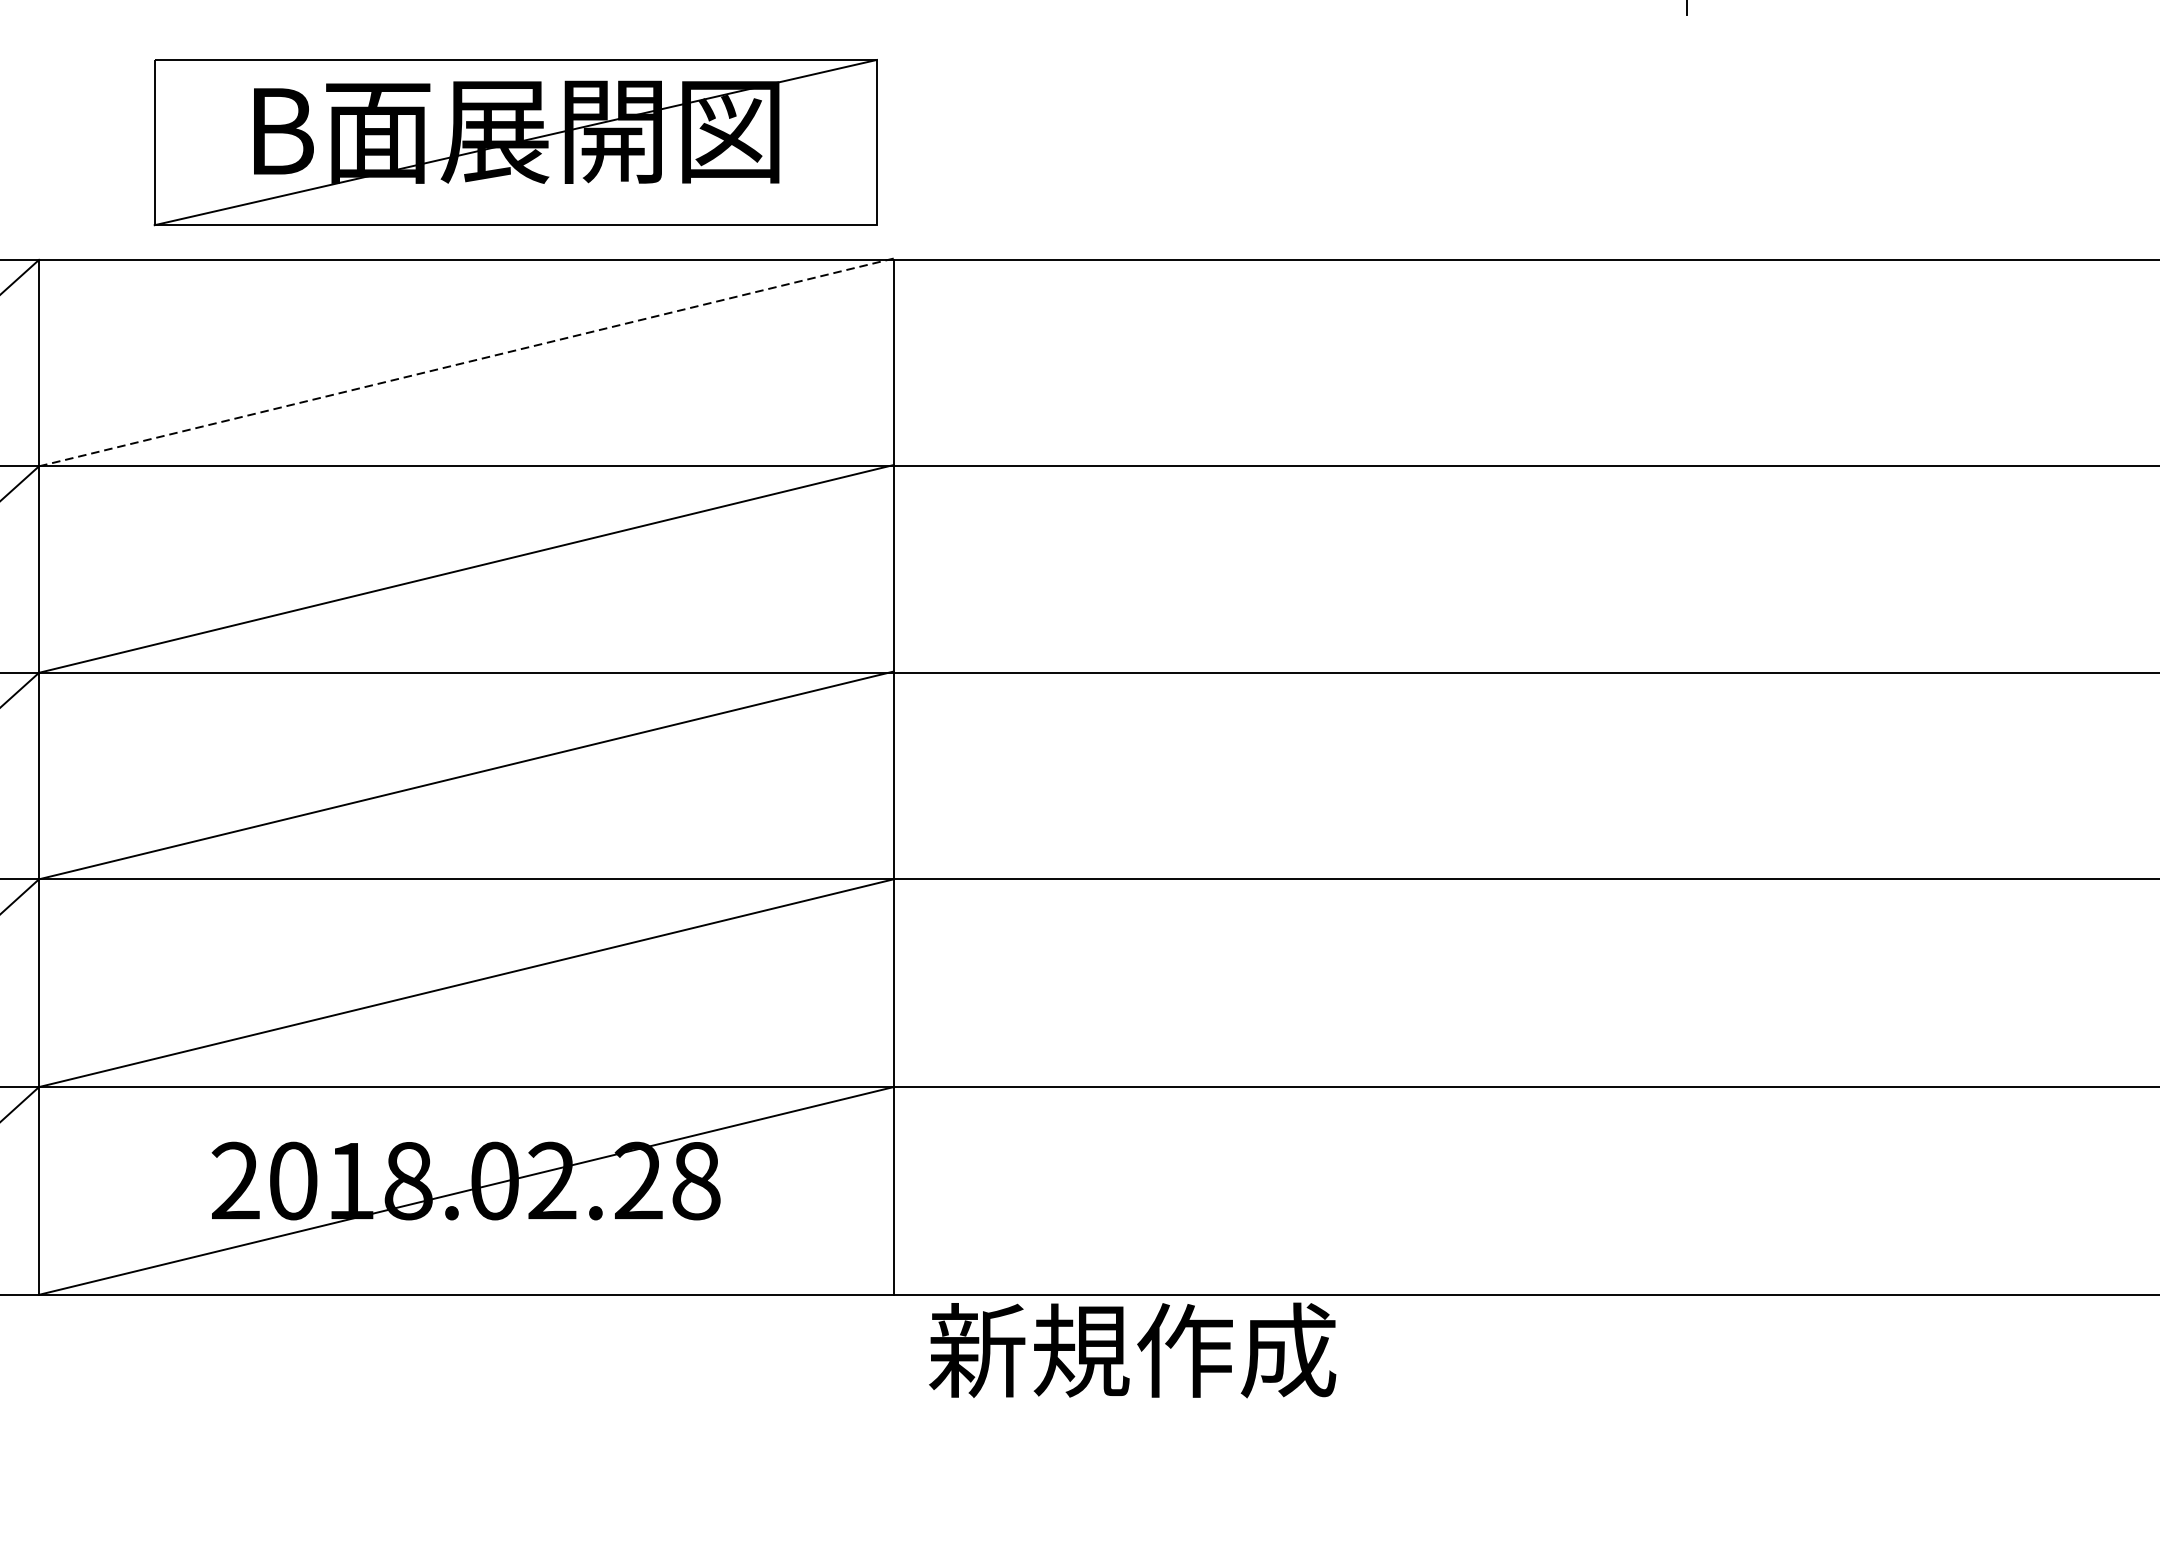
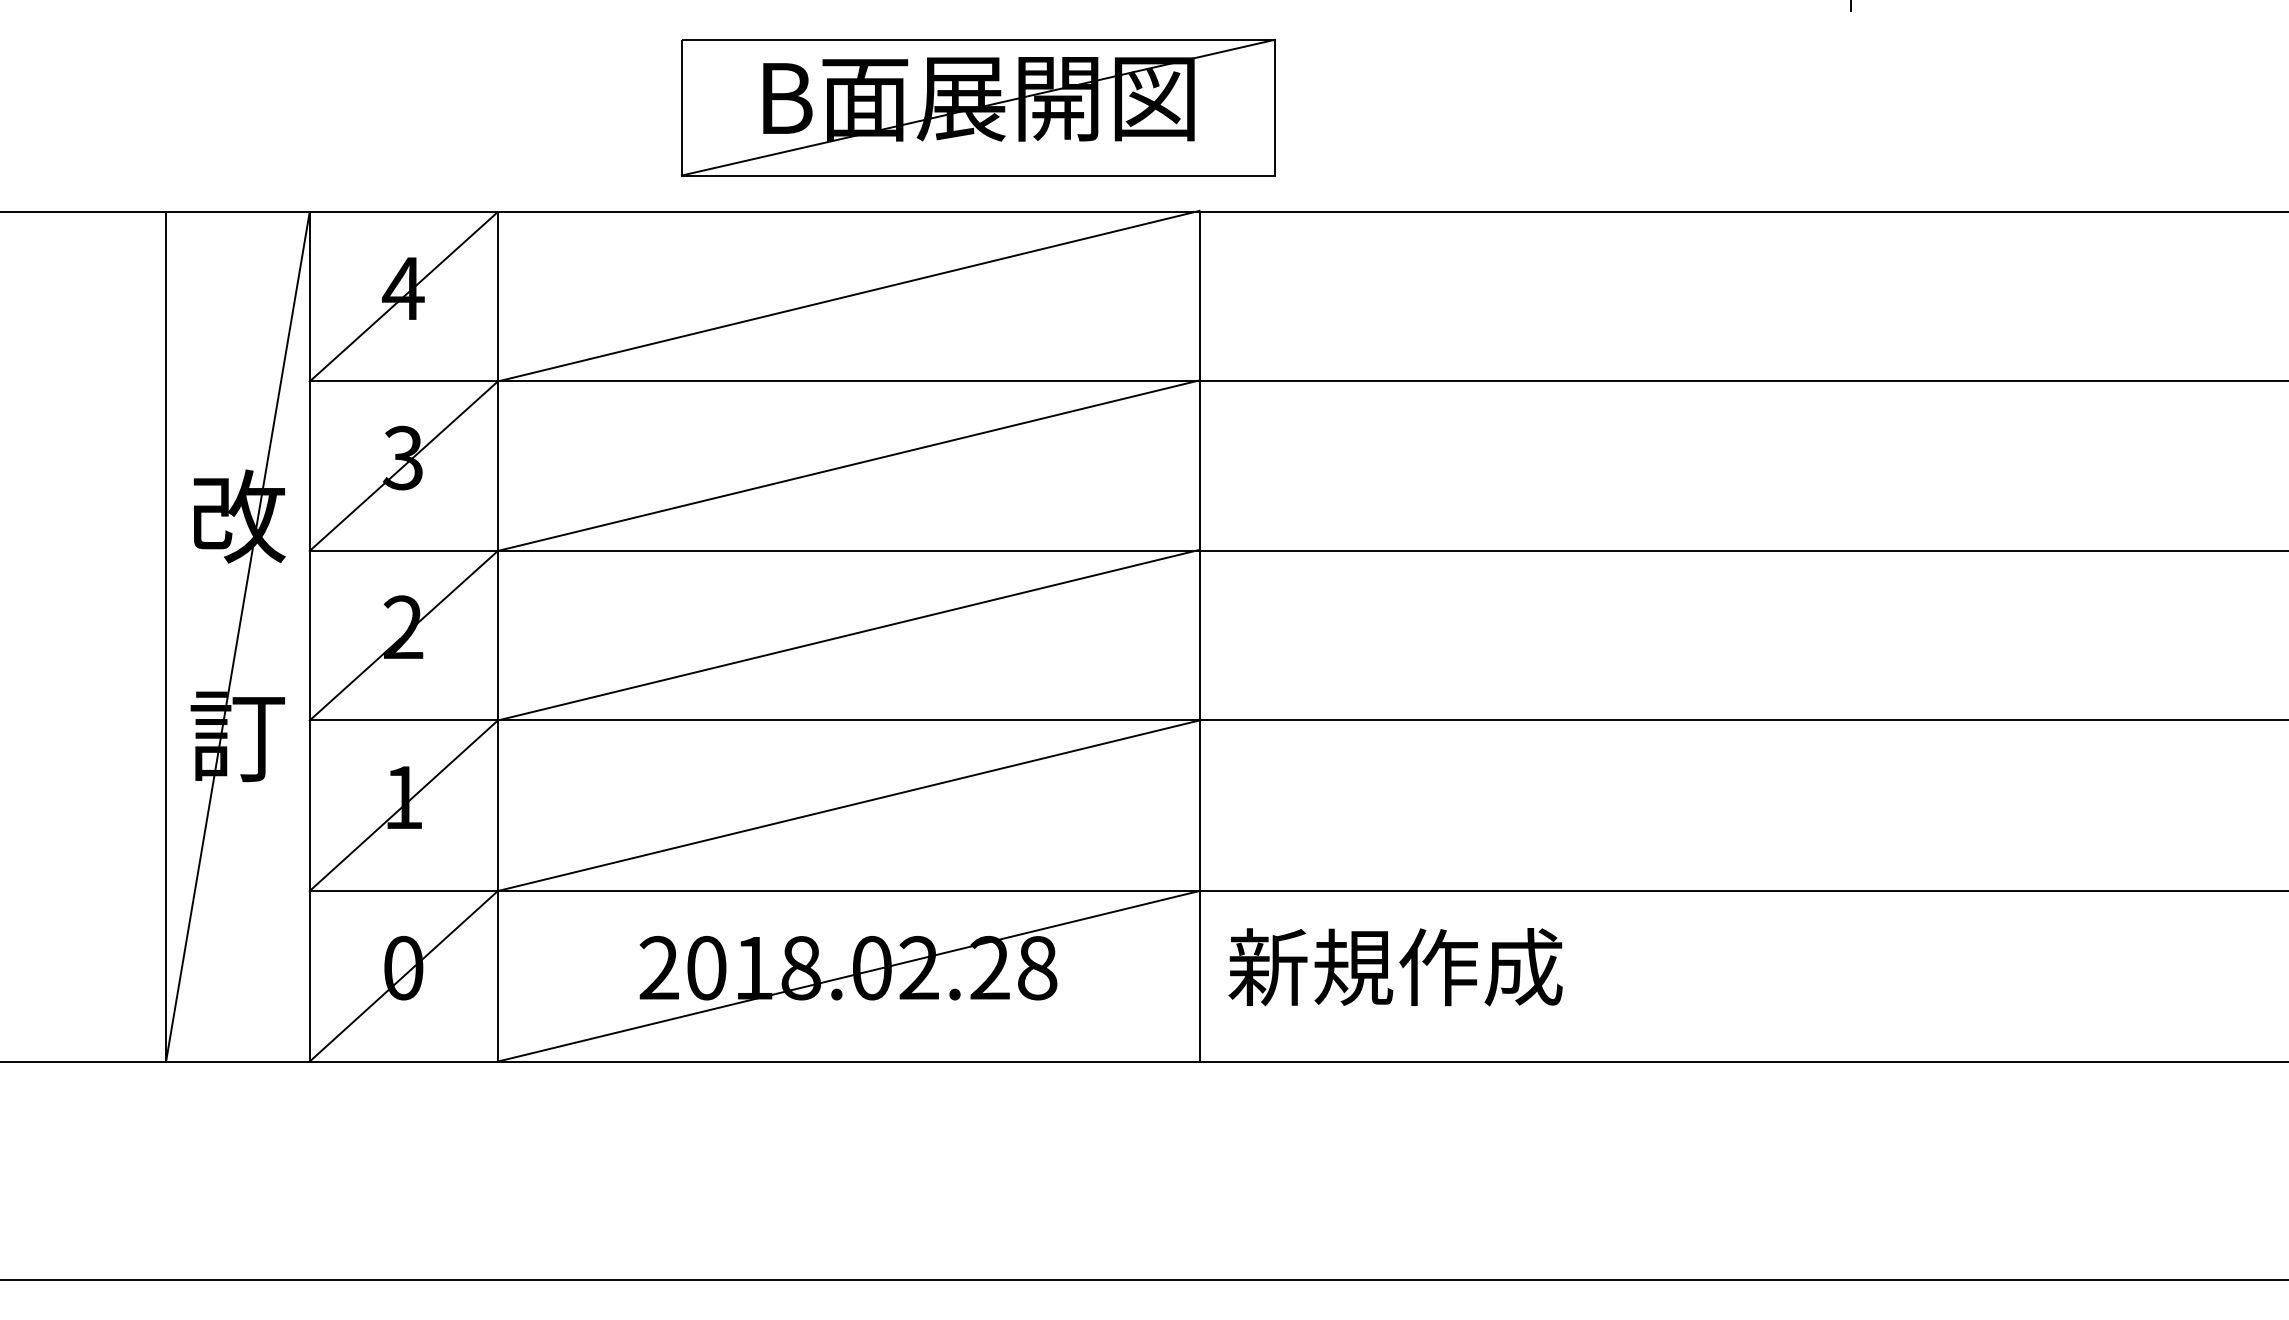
part: (514, 142) -> (977, 107), moved
line: (466, 362) -> (848, 296), dashed -> solid
text: (1132, 1350) -> (1395, 967), moved

